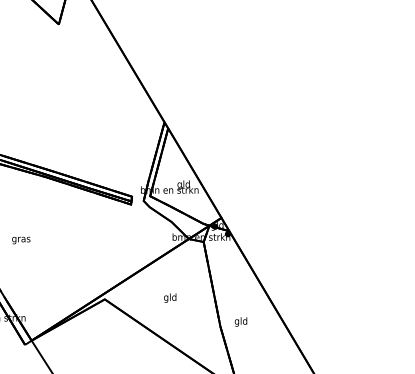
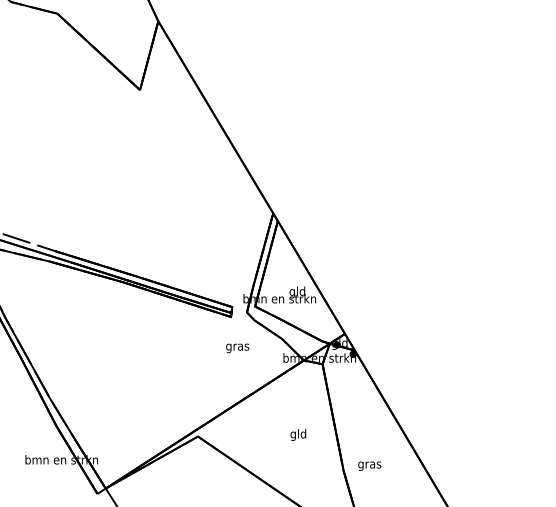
text: (21, 240) -> (237, 348), moved
text: (170, 297) -> (298, 434), moved
text: (240, 321) -> (369, 464), gld -> gras

